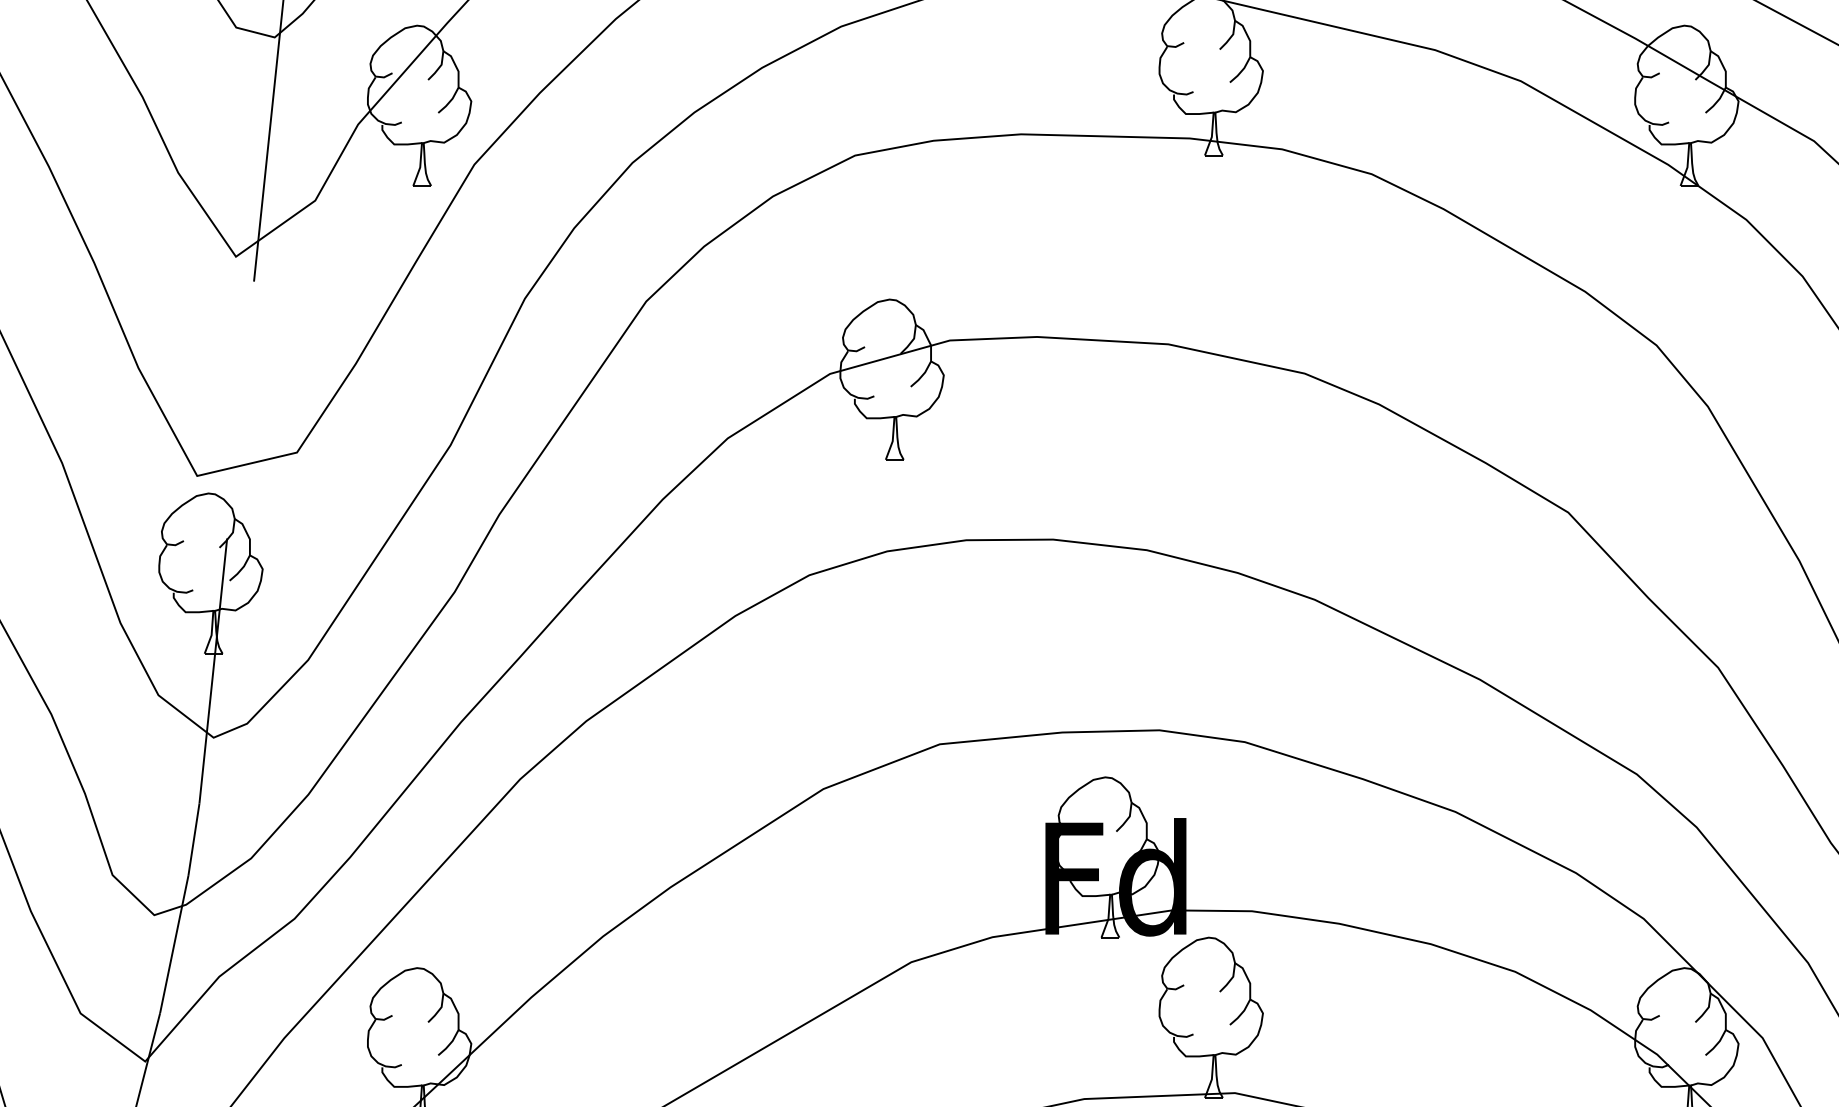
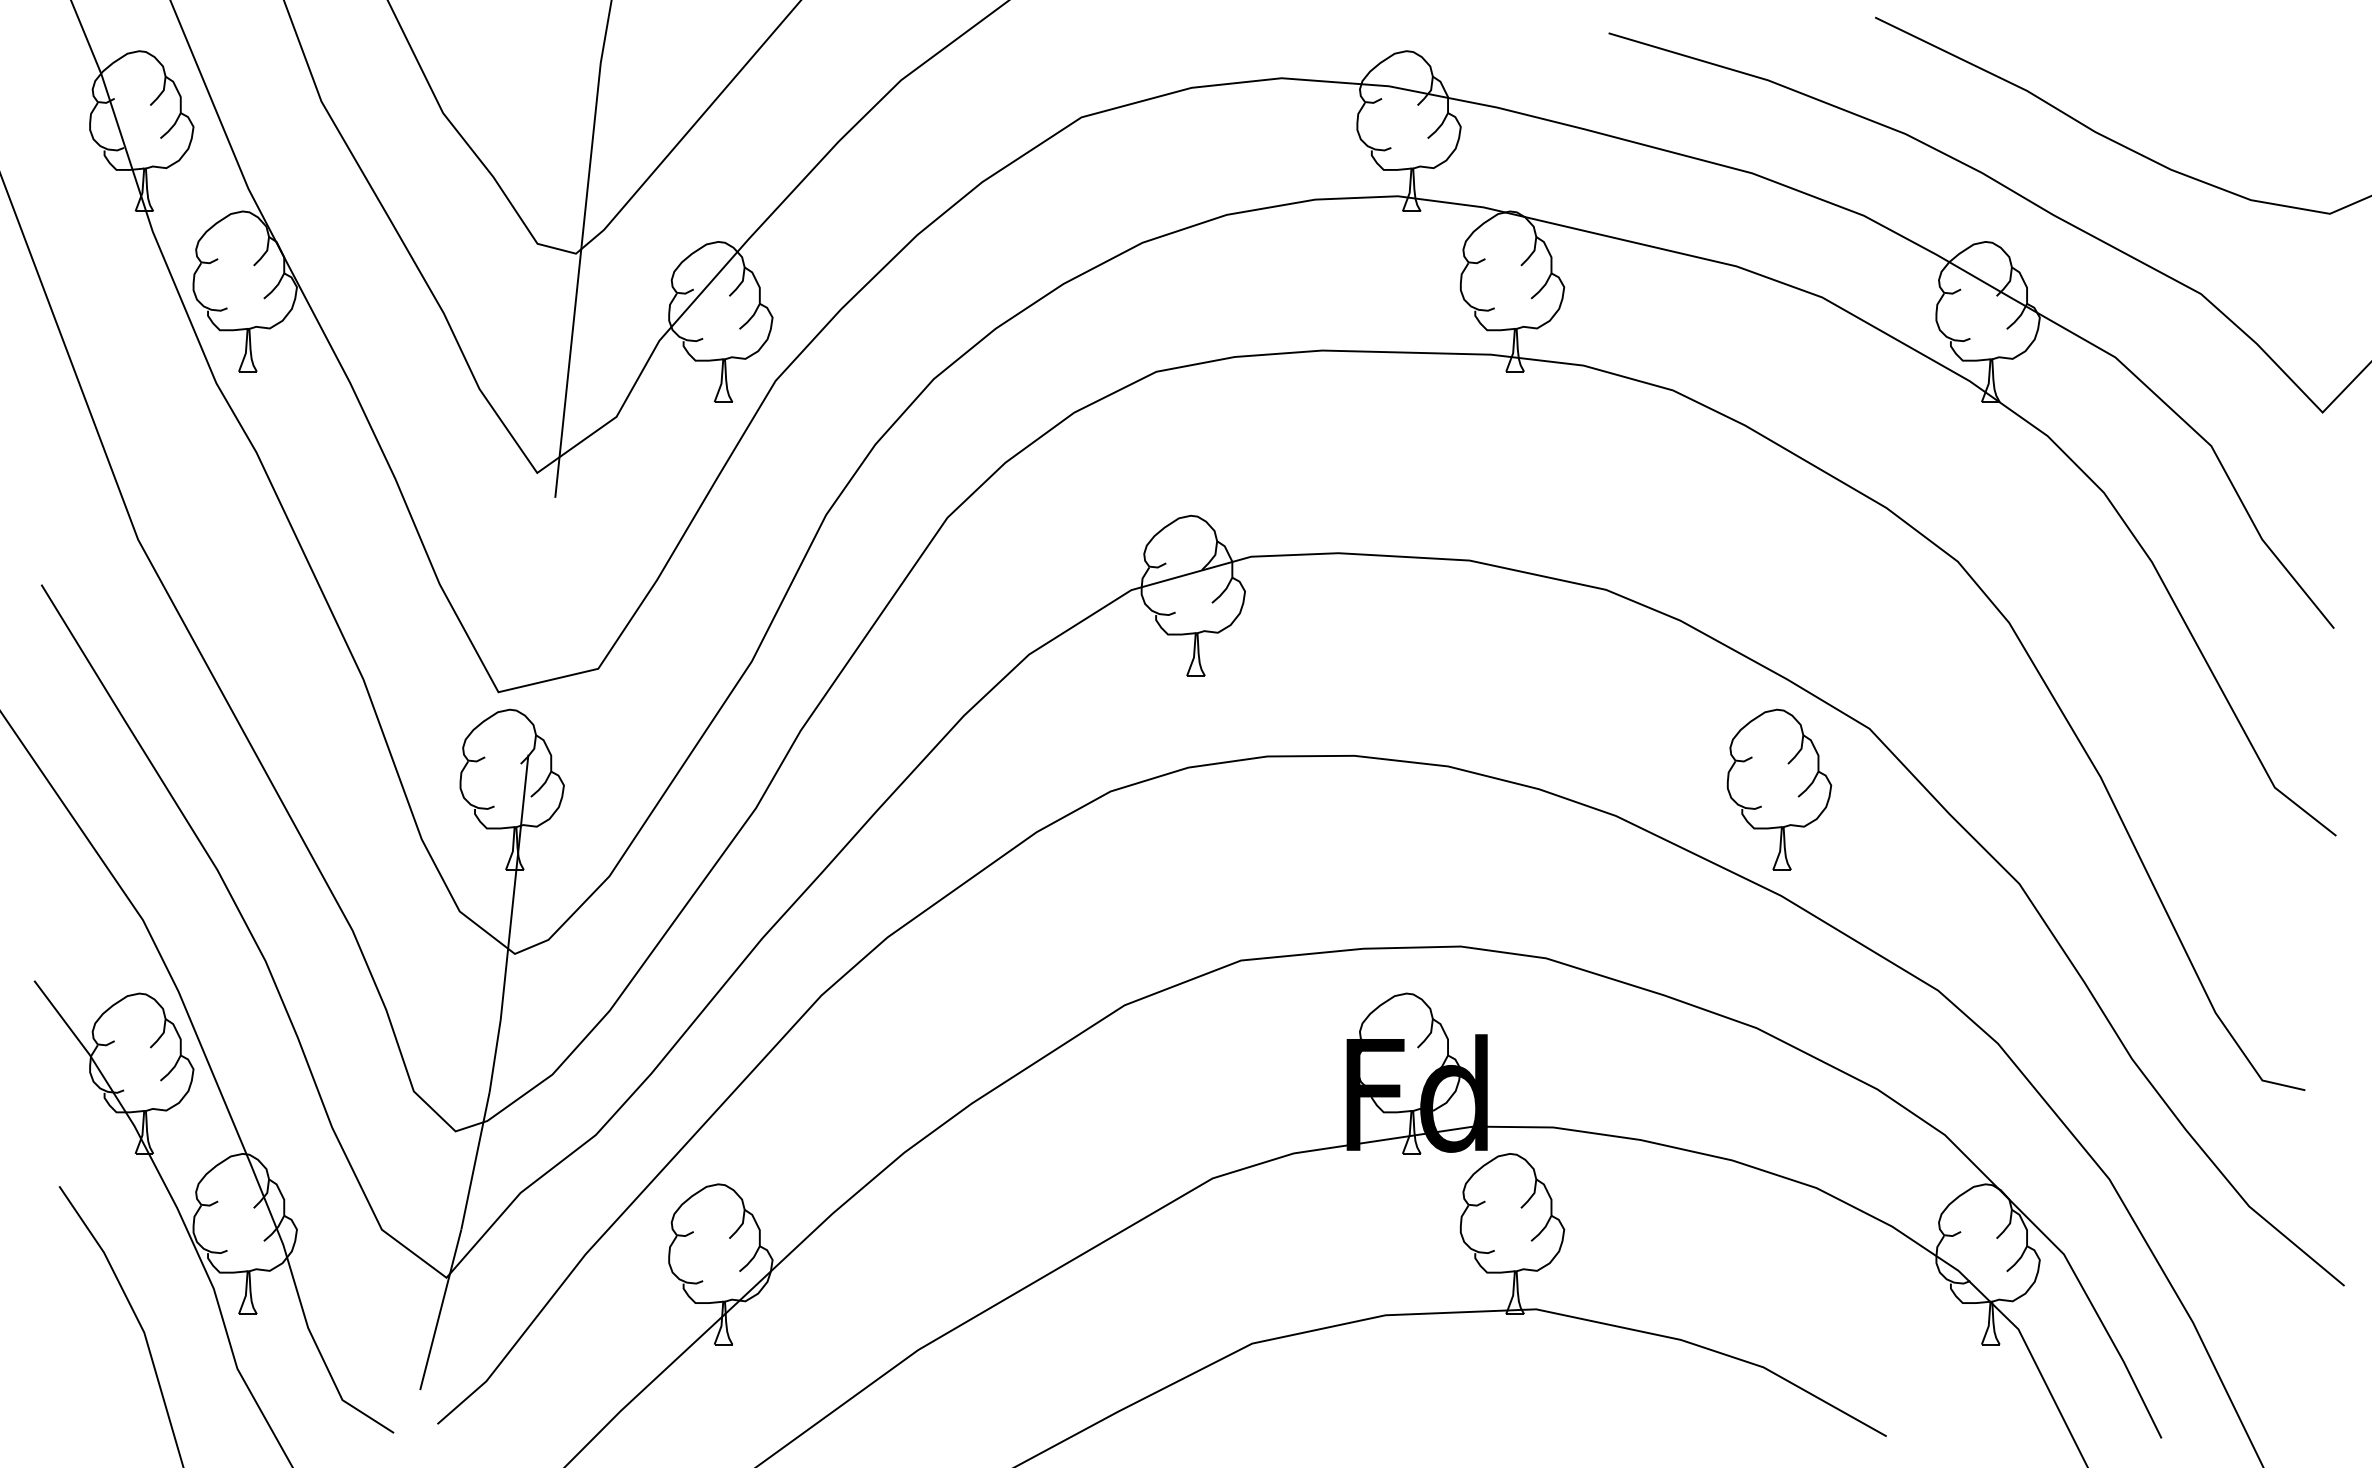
part: (1478, 573) -> (1779, 789), added

